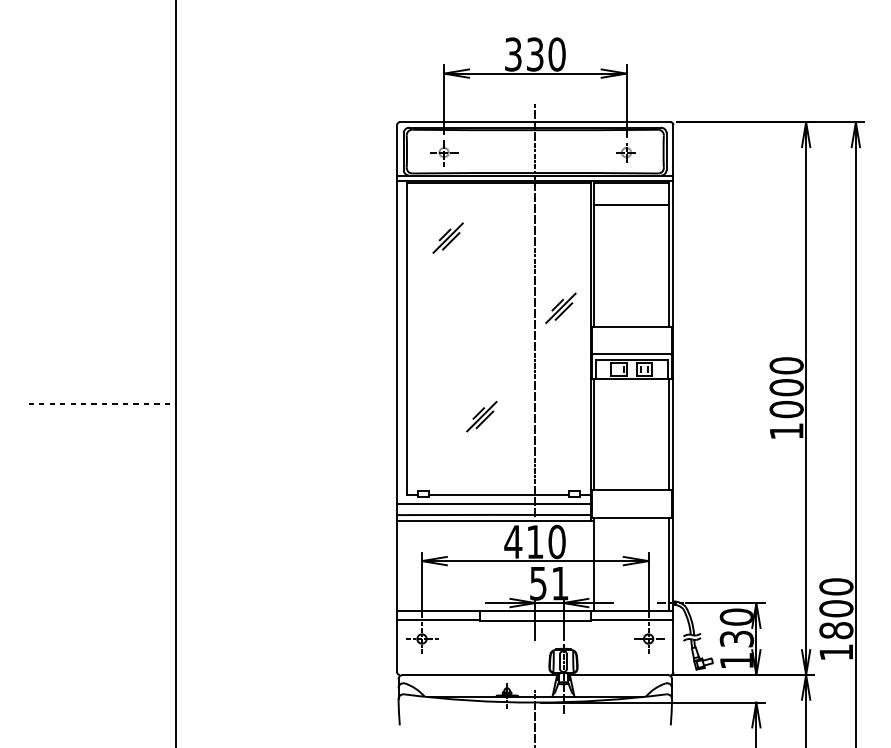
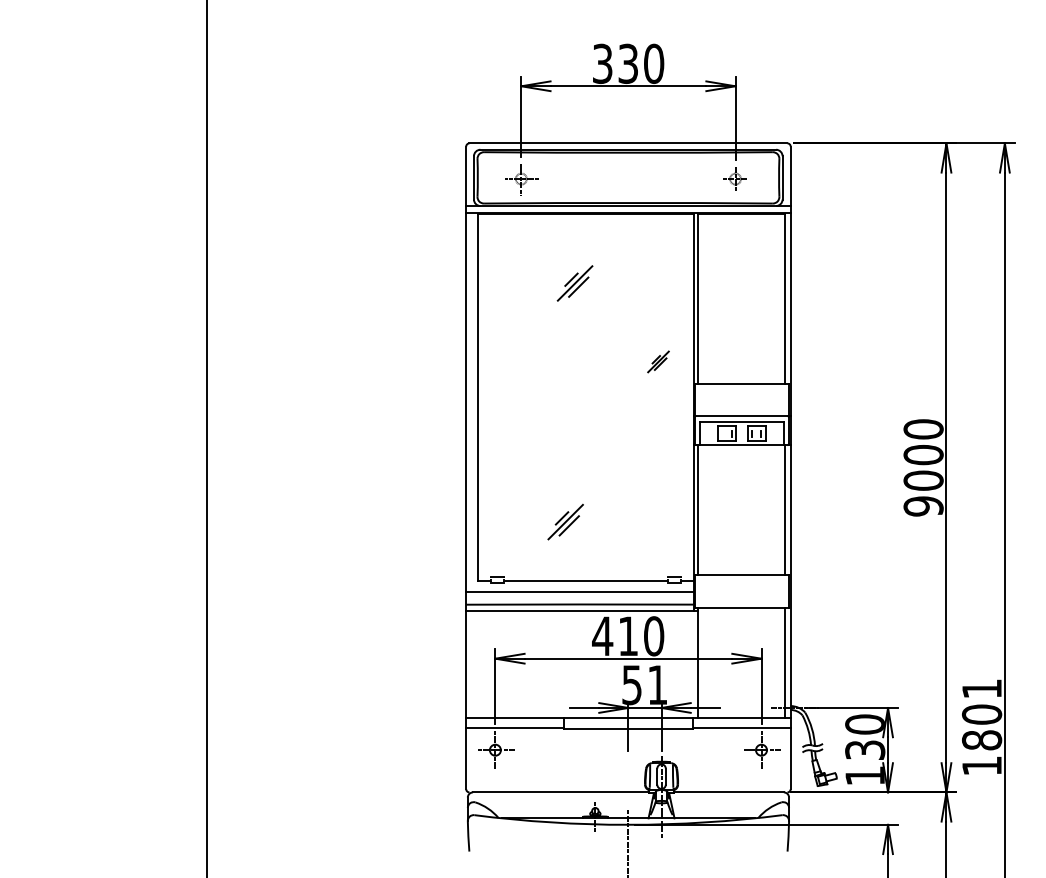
line: (631, 204) -> (741, 240), removed
part: (447, 238) -> (574, 283), moved
part: (560, 308) -> (658, 361), size x0.6
line: (535, 311) -> (628, 365), removed
line: (101, 403) -> (118, 473), removed
part: (481, 416) -> (565, 521), moved
text: (786, 431) -> (923, 506), 1000 -> 9000
text: (836, 586) -> (982, 688), 1800 -> 1801

